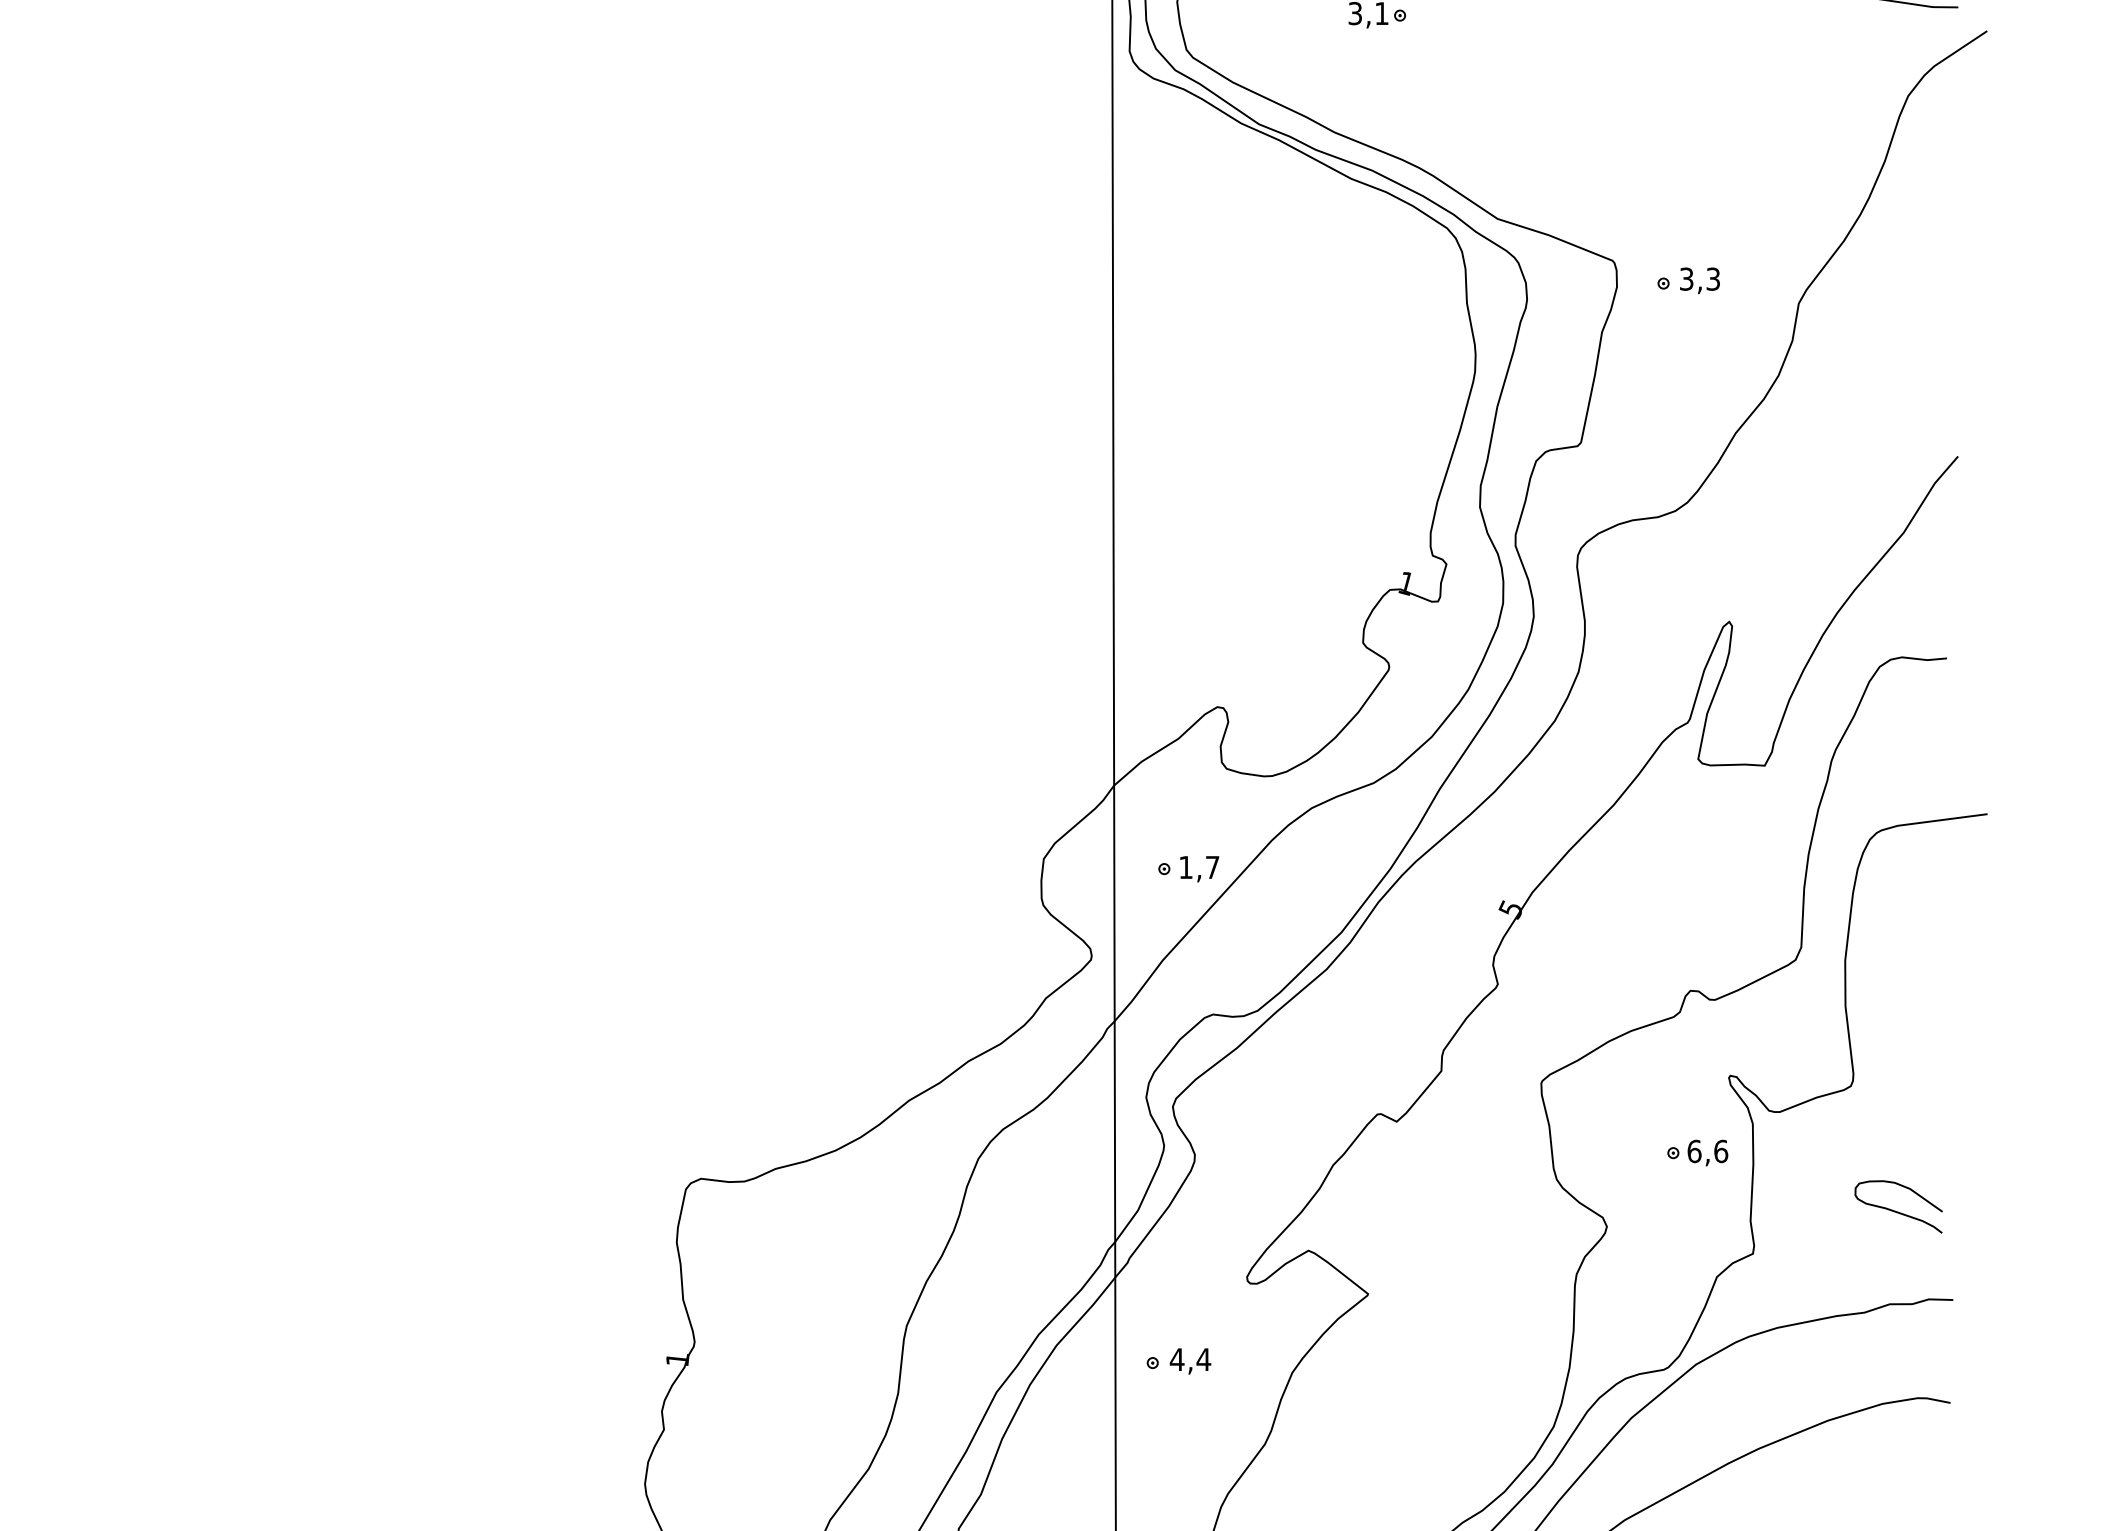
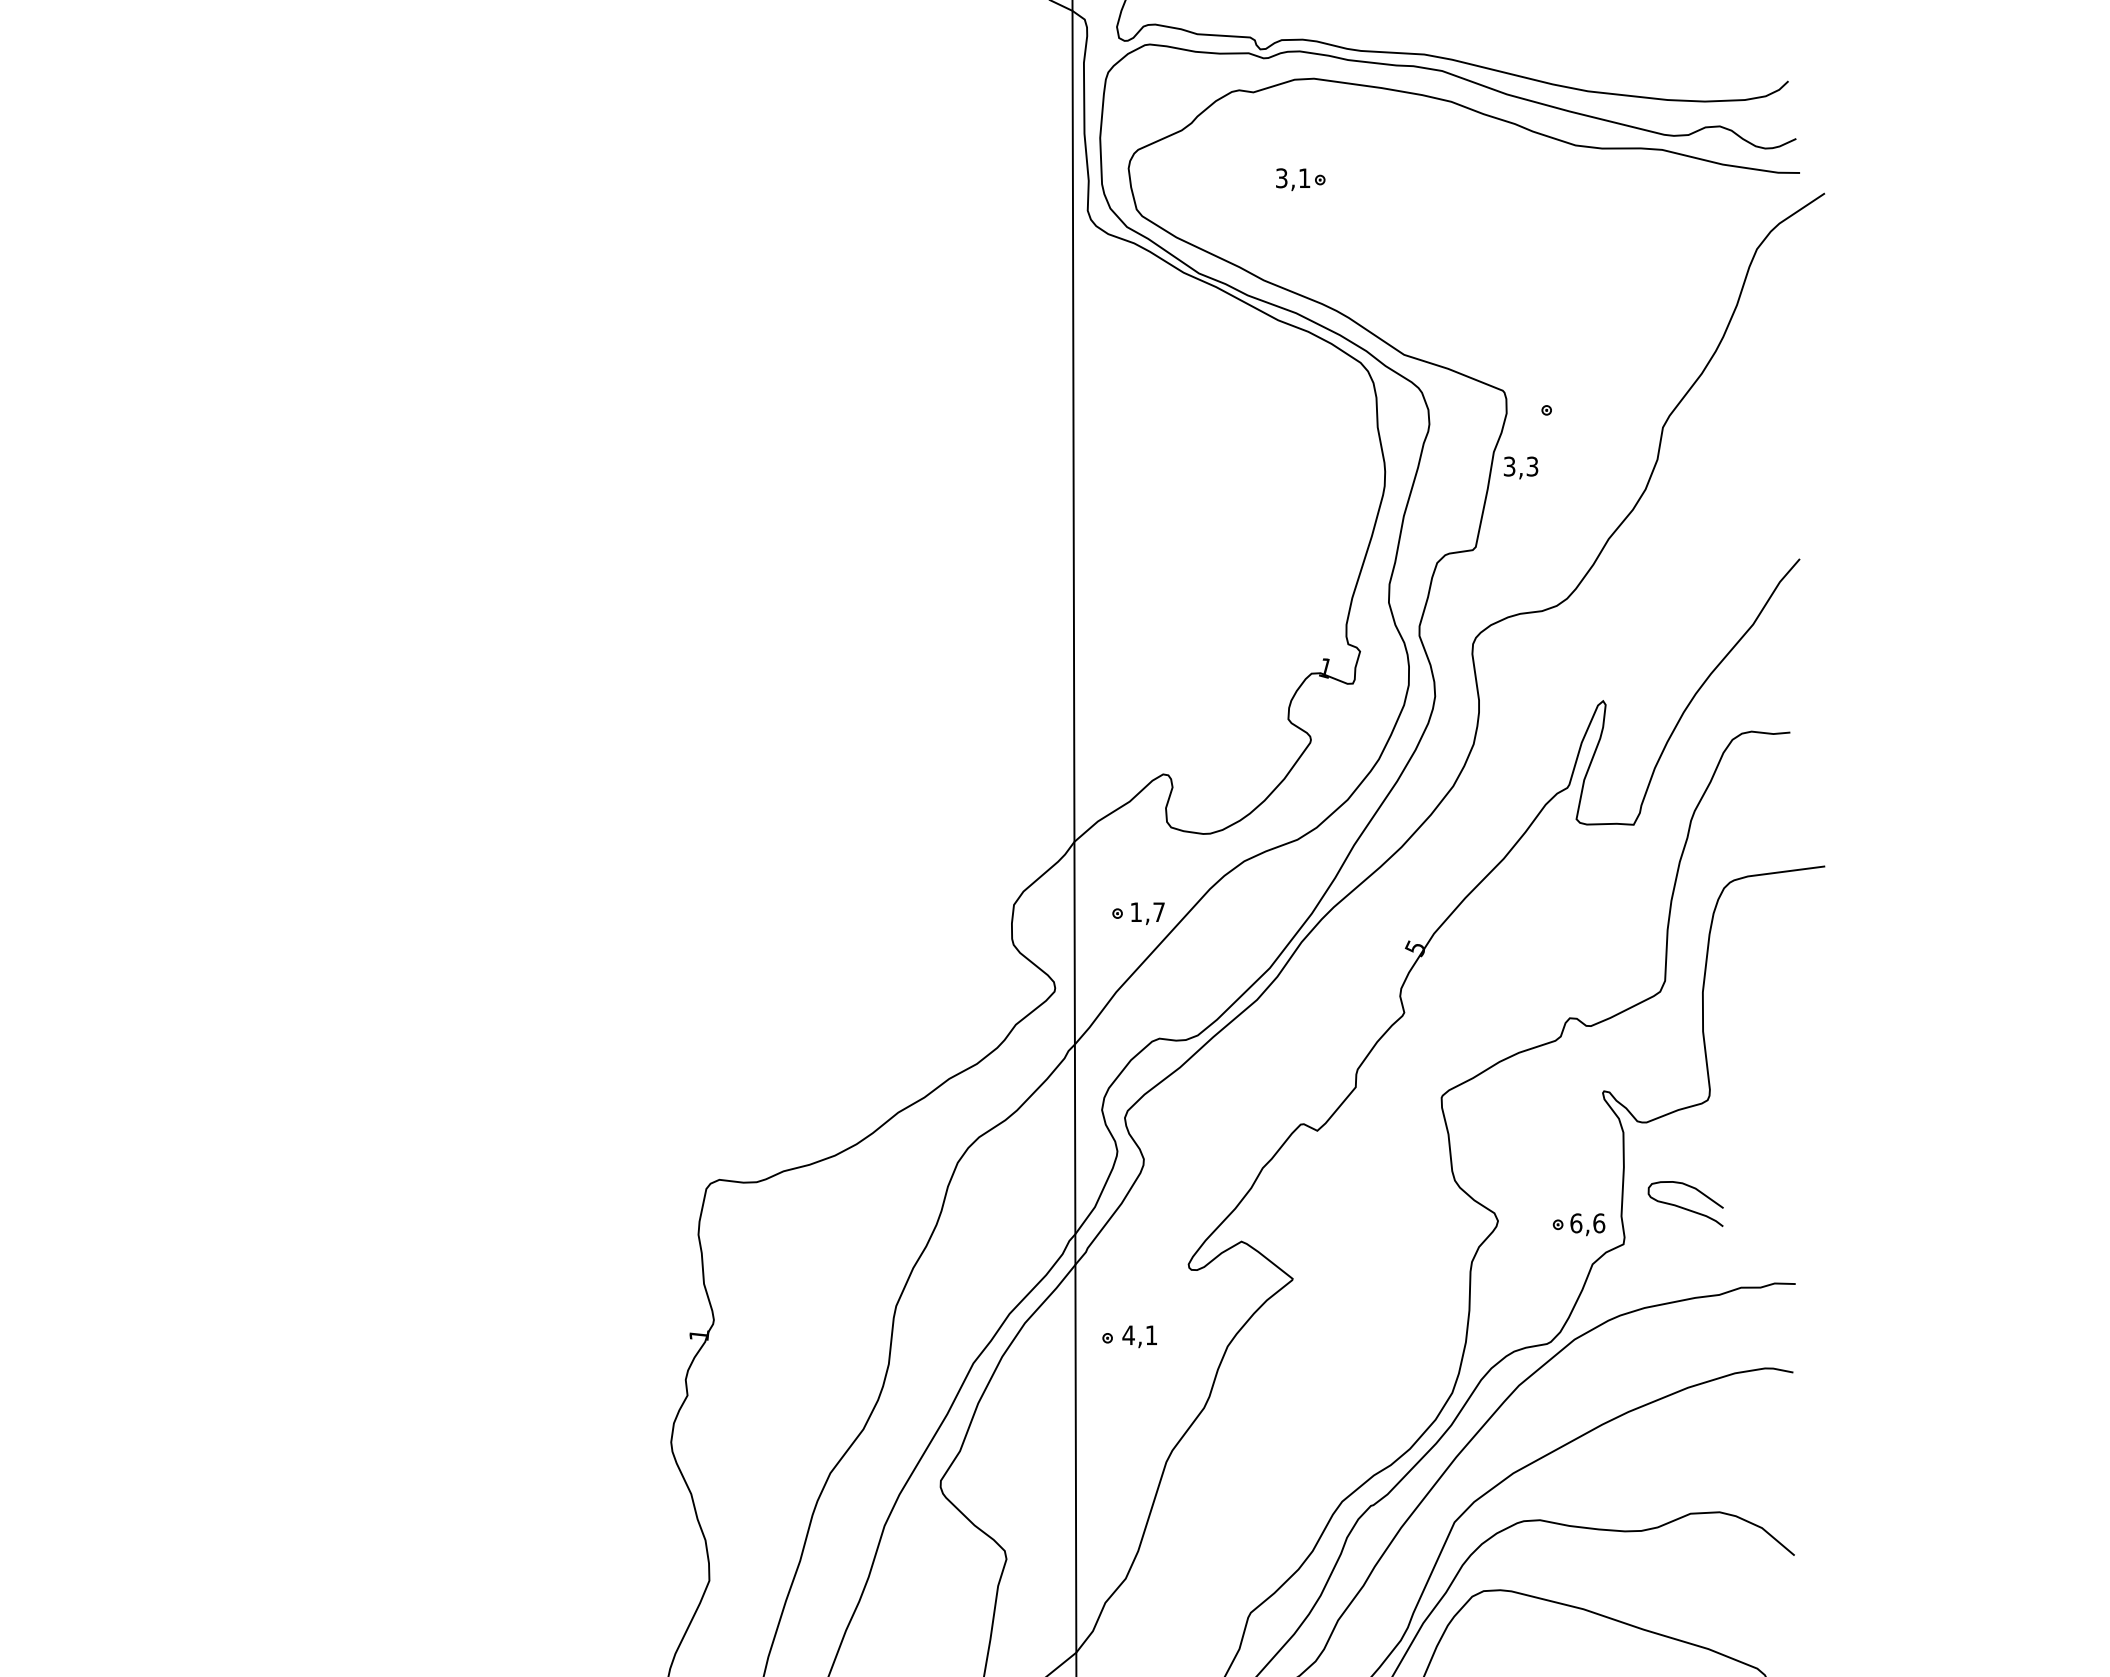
text: (1699, 280) -> (1520, 467), moved
part: (1697, 1152) -> (1578, 1224), moved
curve: (1897, 1210) -> (1684, 1207), moved
text: (1203, 1358) -> (1151, 1334), 4,4 -> 4,1

